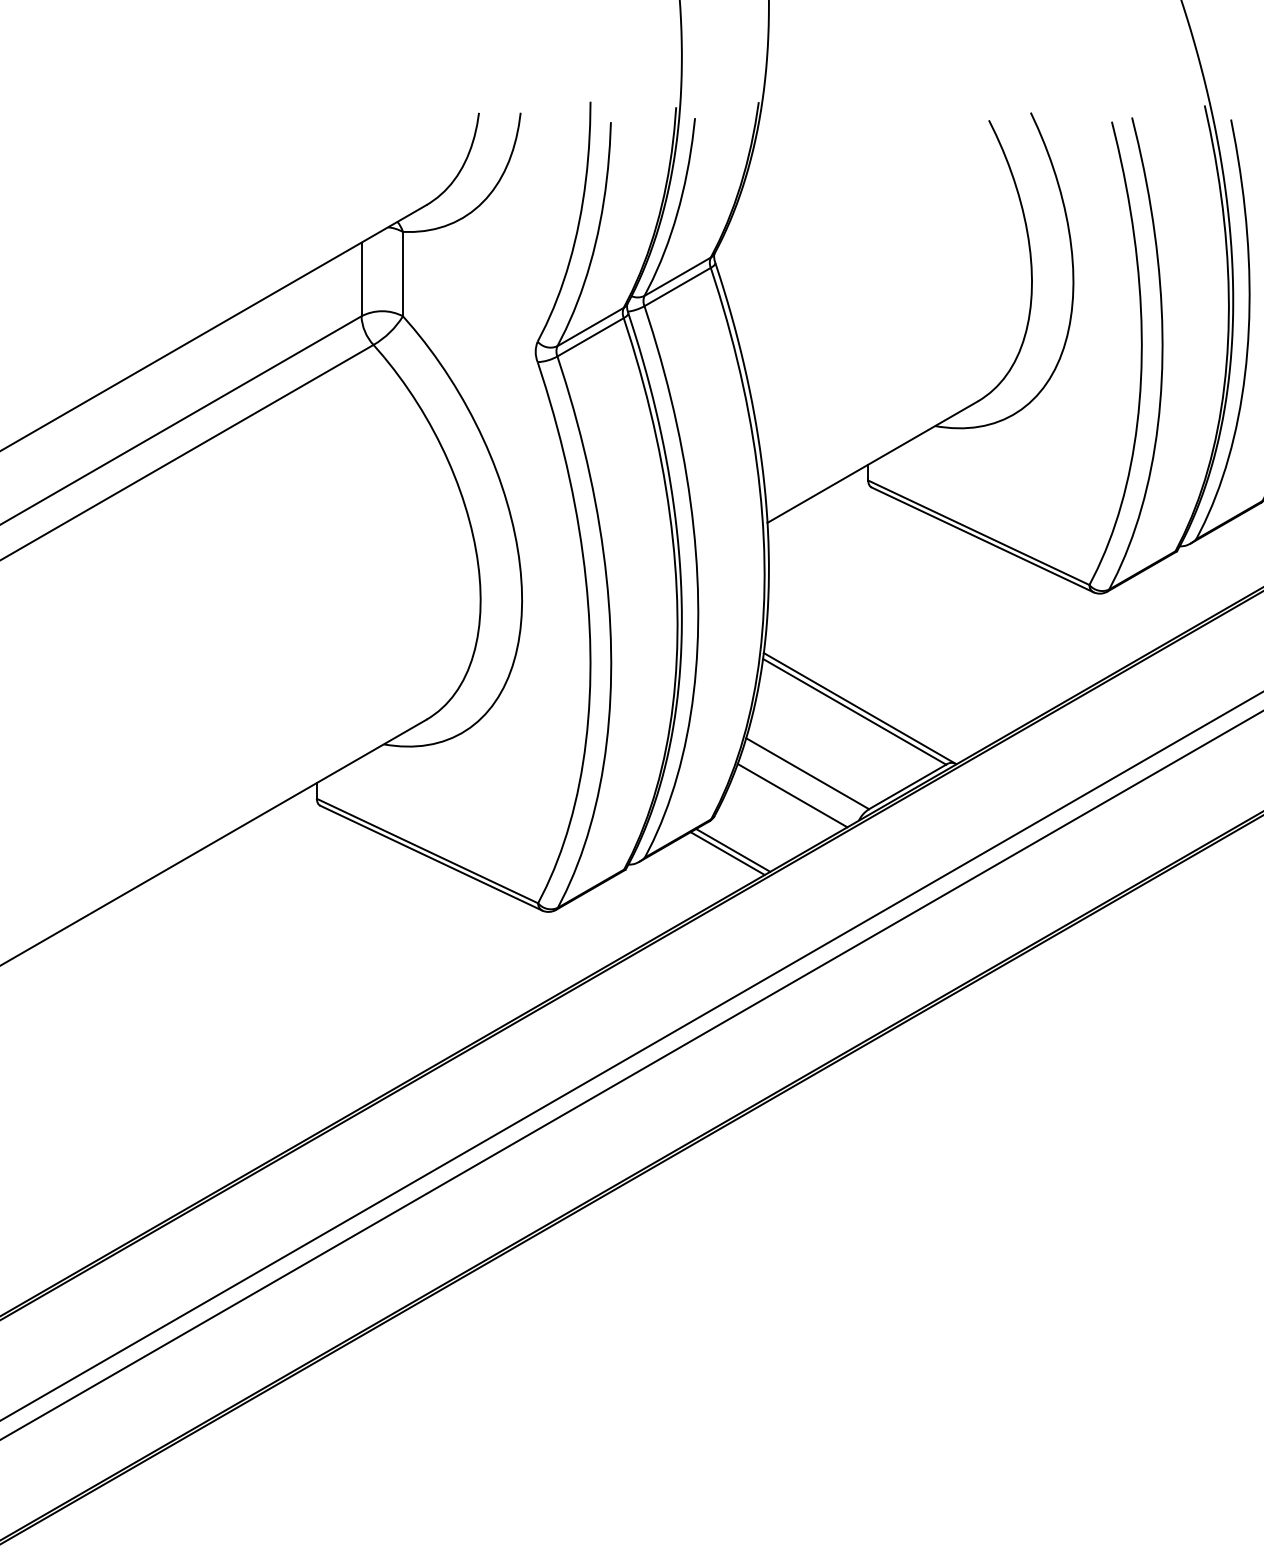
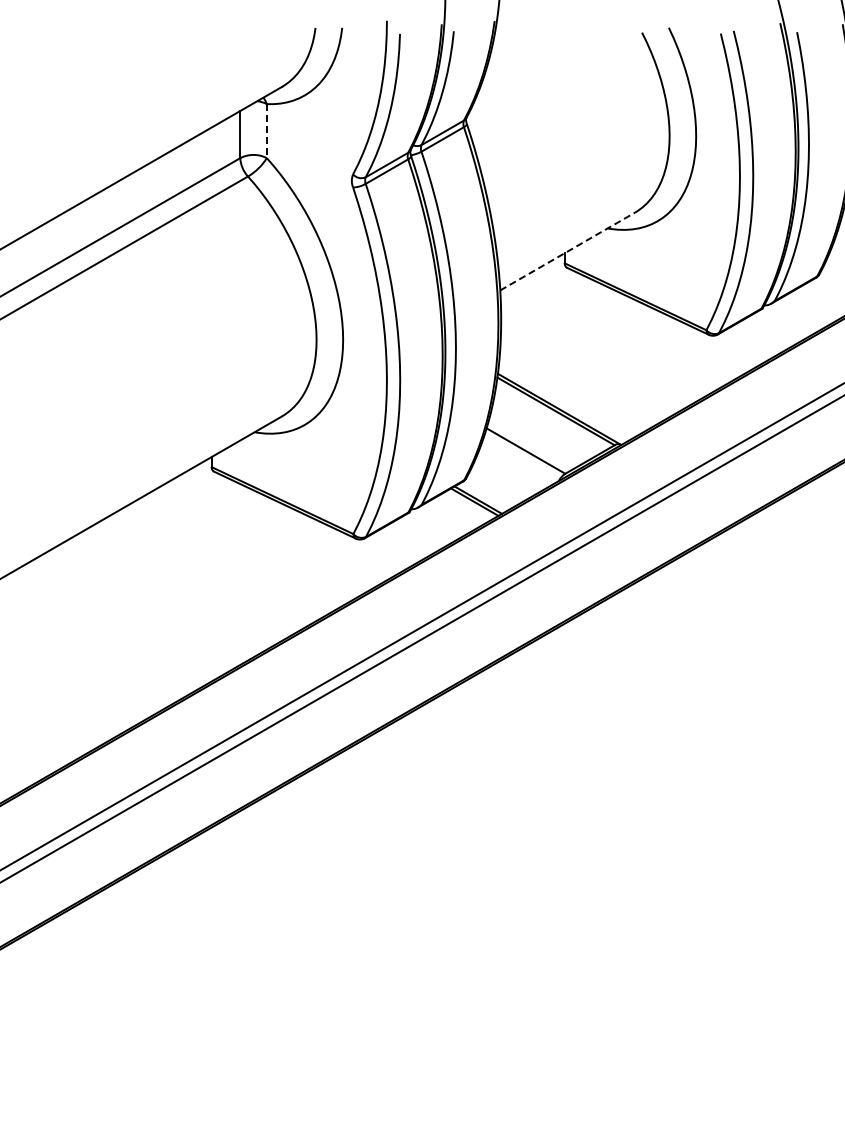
line: (402, 274) -> (266, 131), solid -> dashed
line: (872, 462) -> (567, 251), solid -> dashed
line: (792, 794) -> (516, 464), removed

